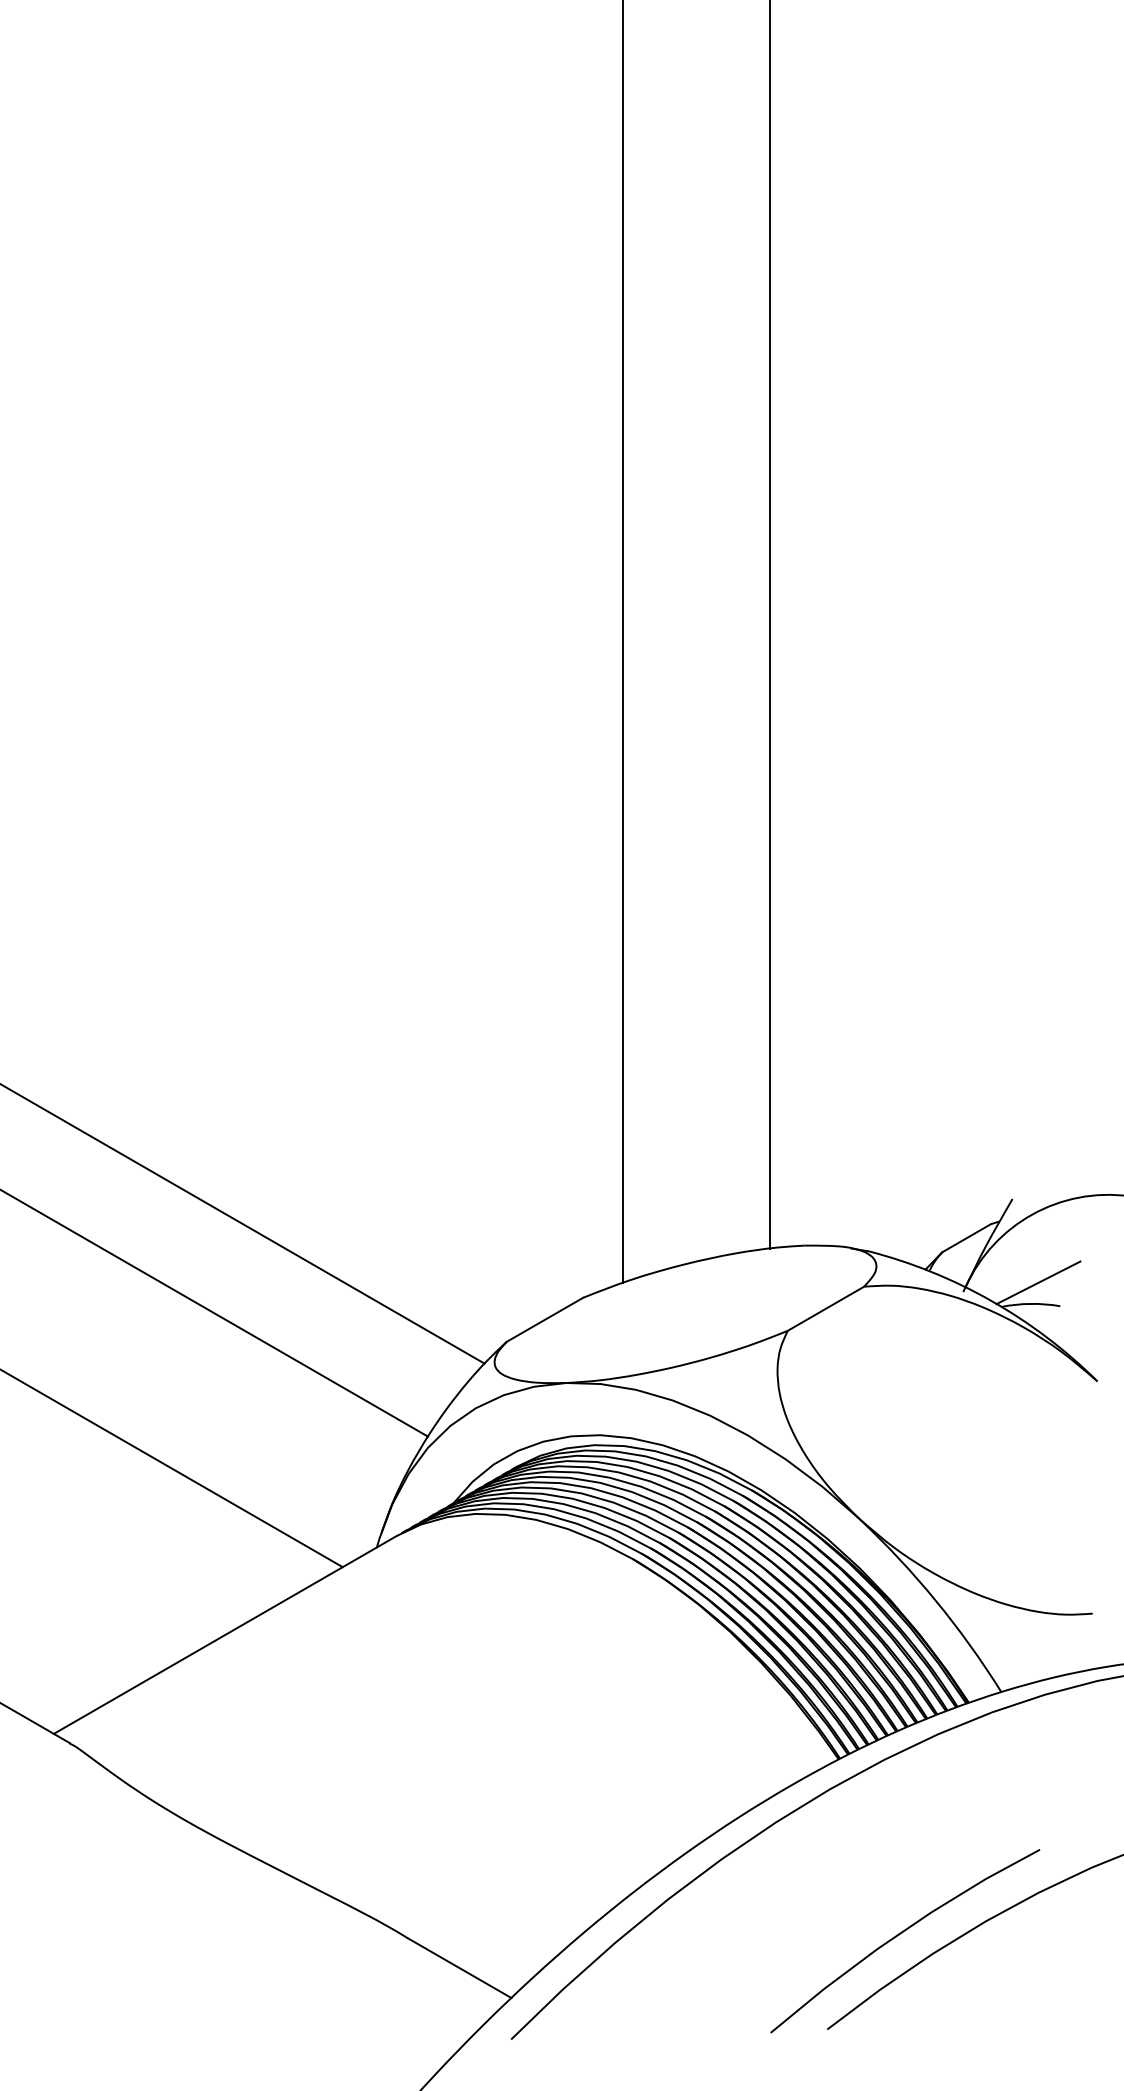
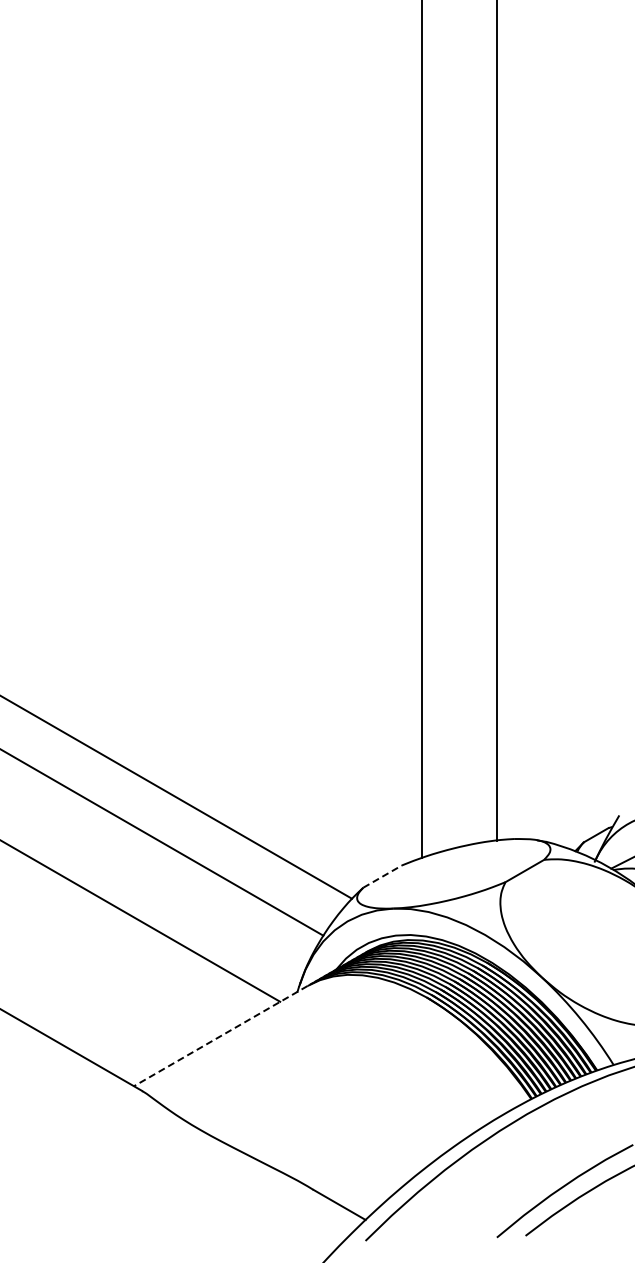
line: (546, 1319) -> (383, 876), solid -> dashed
line: (224, 1635) -> (220, 1036), solid -> dashed

